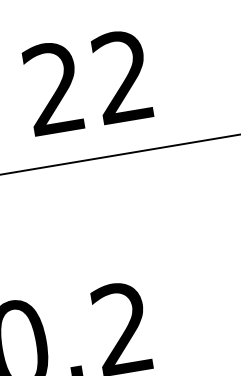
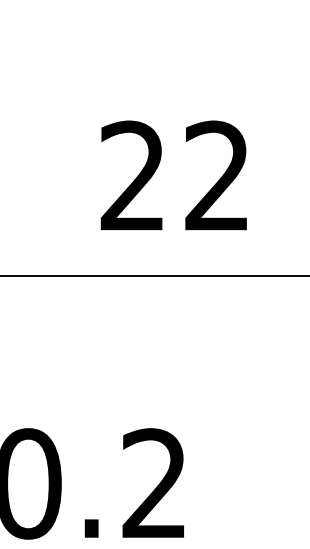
text: (87, 82) -> (173, 175), moved

